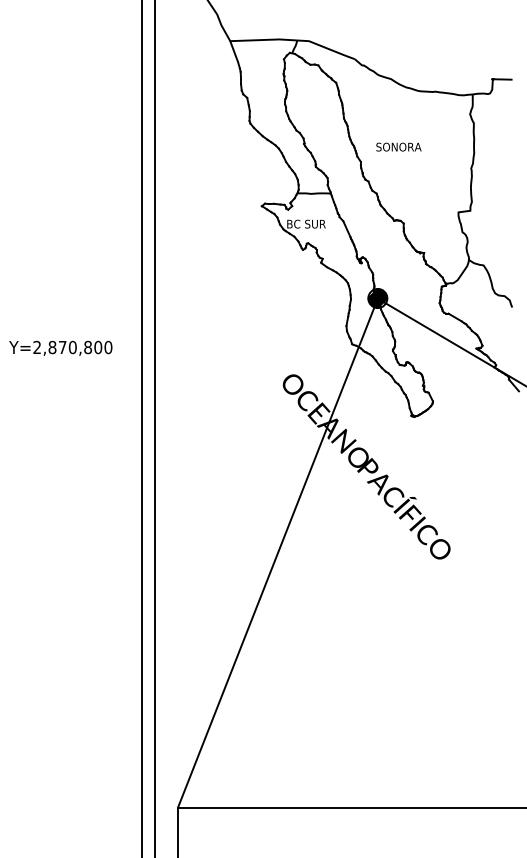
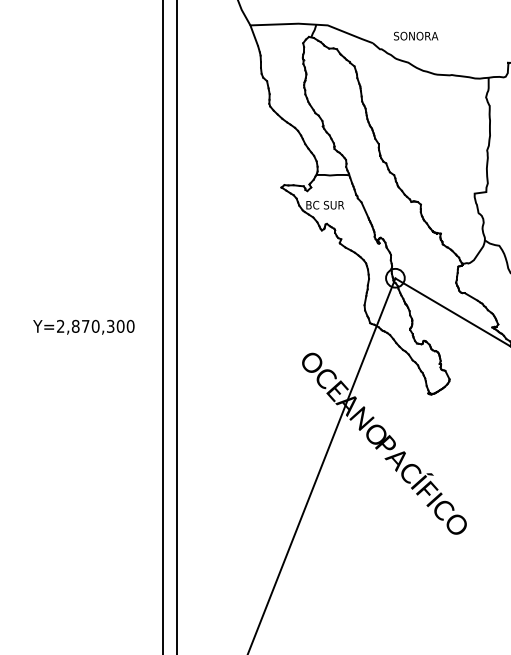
text: (398, 146) -> (415, 35), moved
hatch: (377, 298) -> (395, 278), removed
text: (88, 347) -> (111, 326), Y=2,870,800 -> Y=2,870,300

